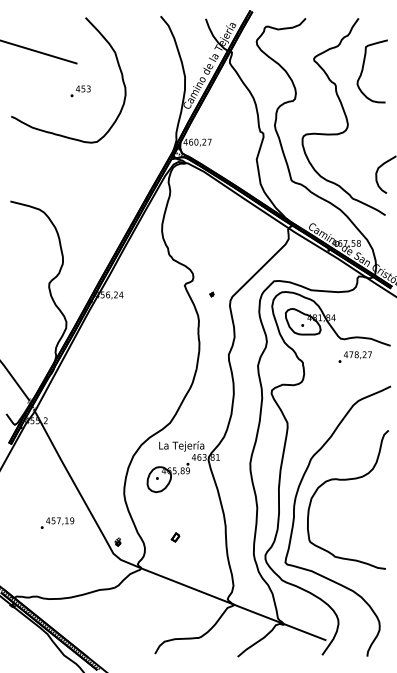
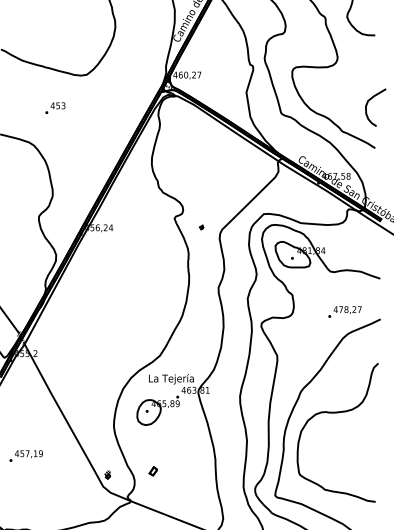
text: (80, 91) -> (55, 108), moved
text: (354, 356) -> (344, 311), moved
text: (57, 522) -> (26, 455), moved
part: (175, 537) -> (153, 471), moved

